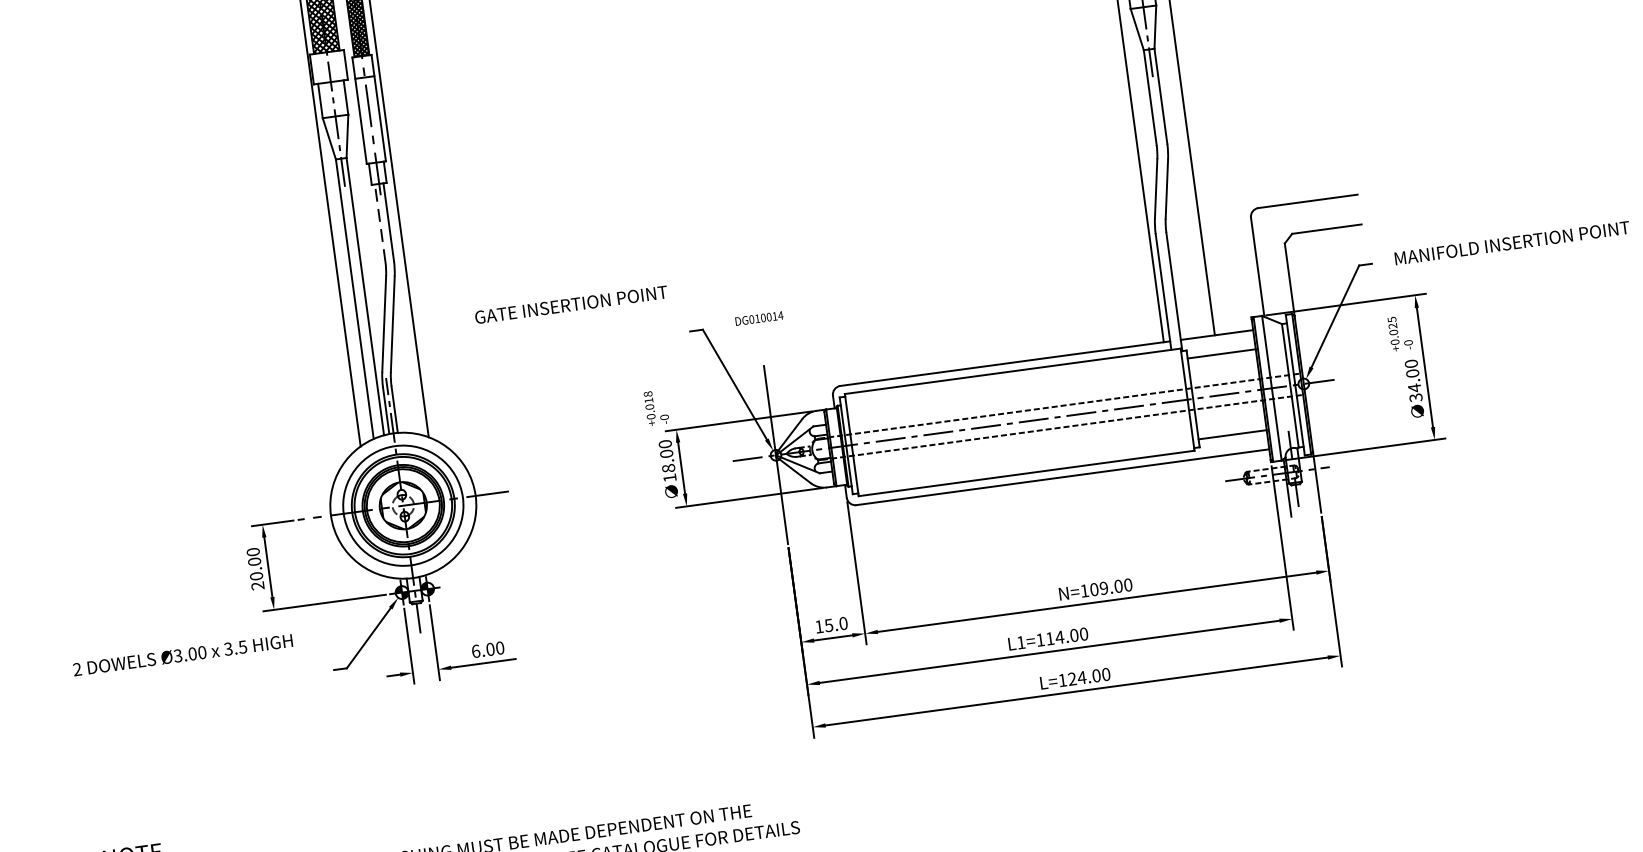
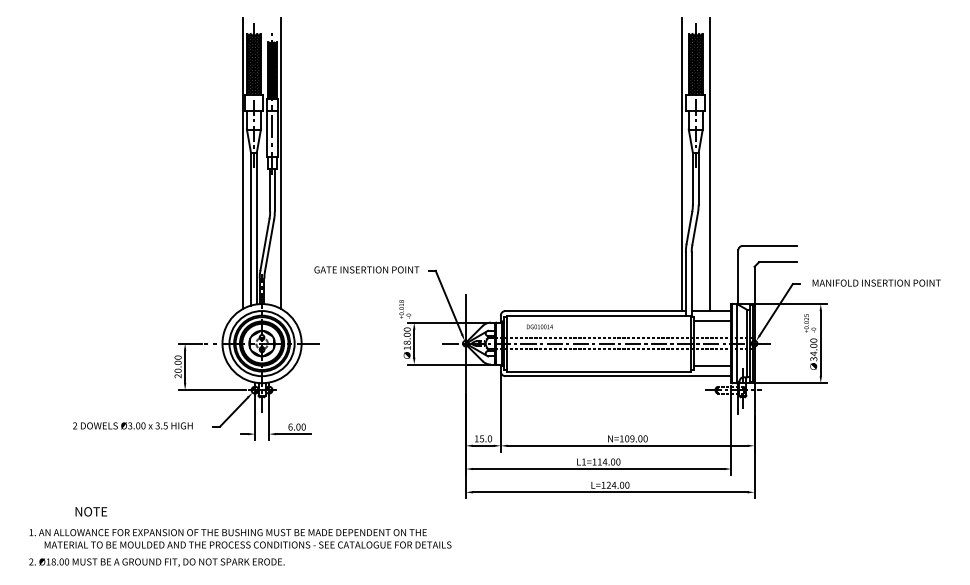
line: (380, 221) -> (270, 189), dashed -> solid
text: (570, 304) -> (366, 269), moved
text: (758, 317) -> (539, 326), moved
text: (182, 654) -> (132, 425), moved

